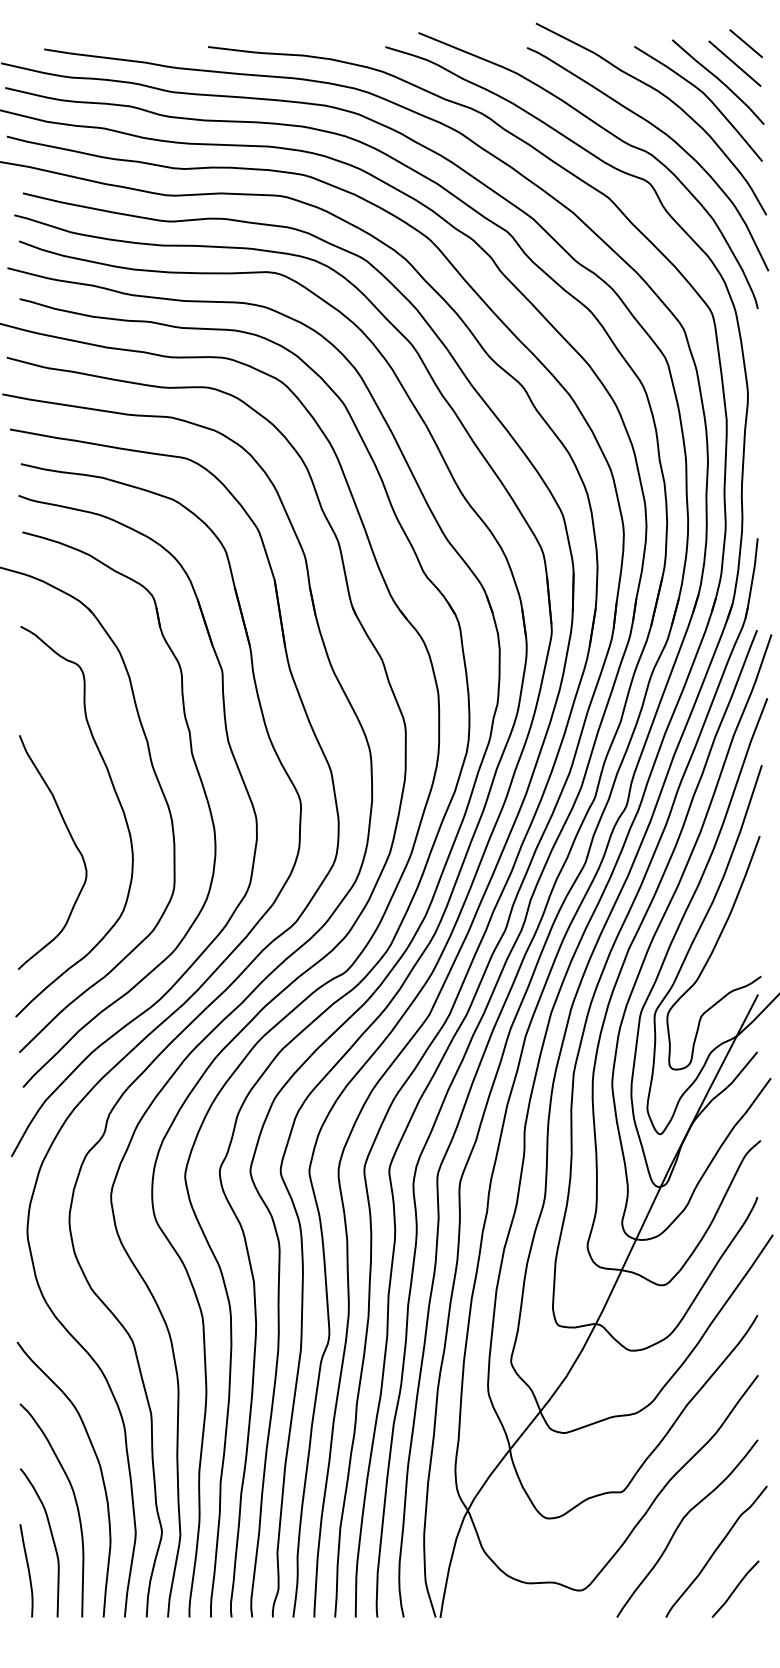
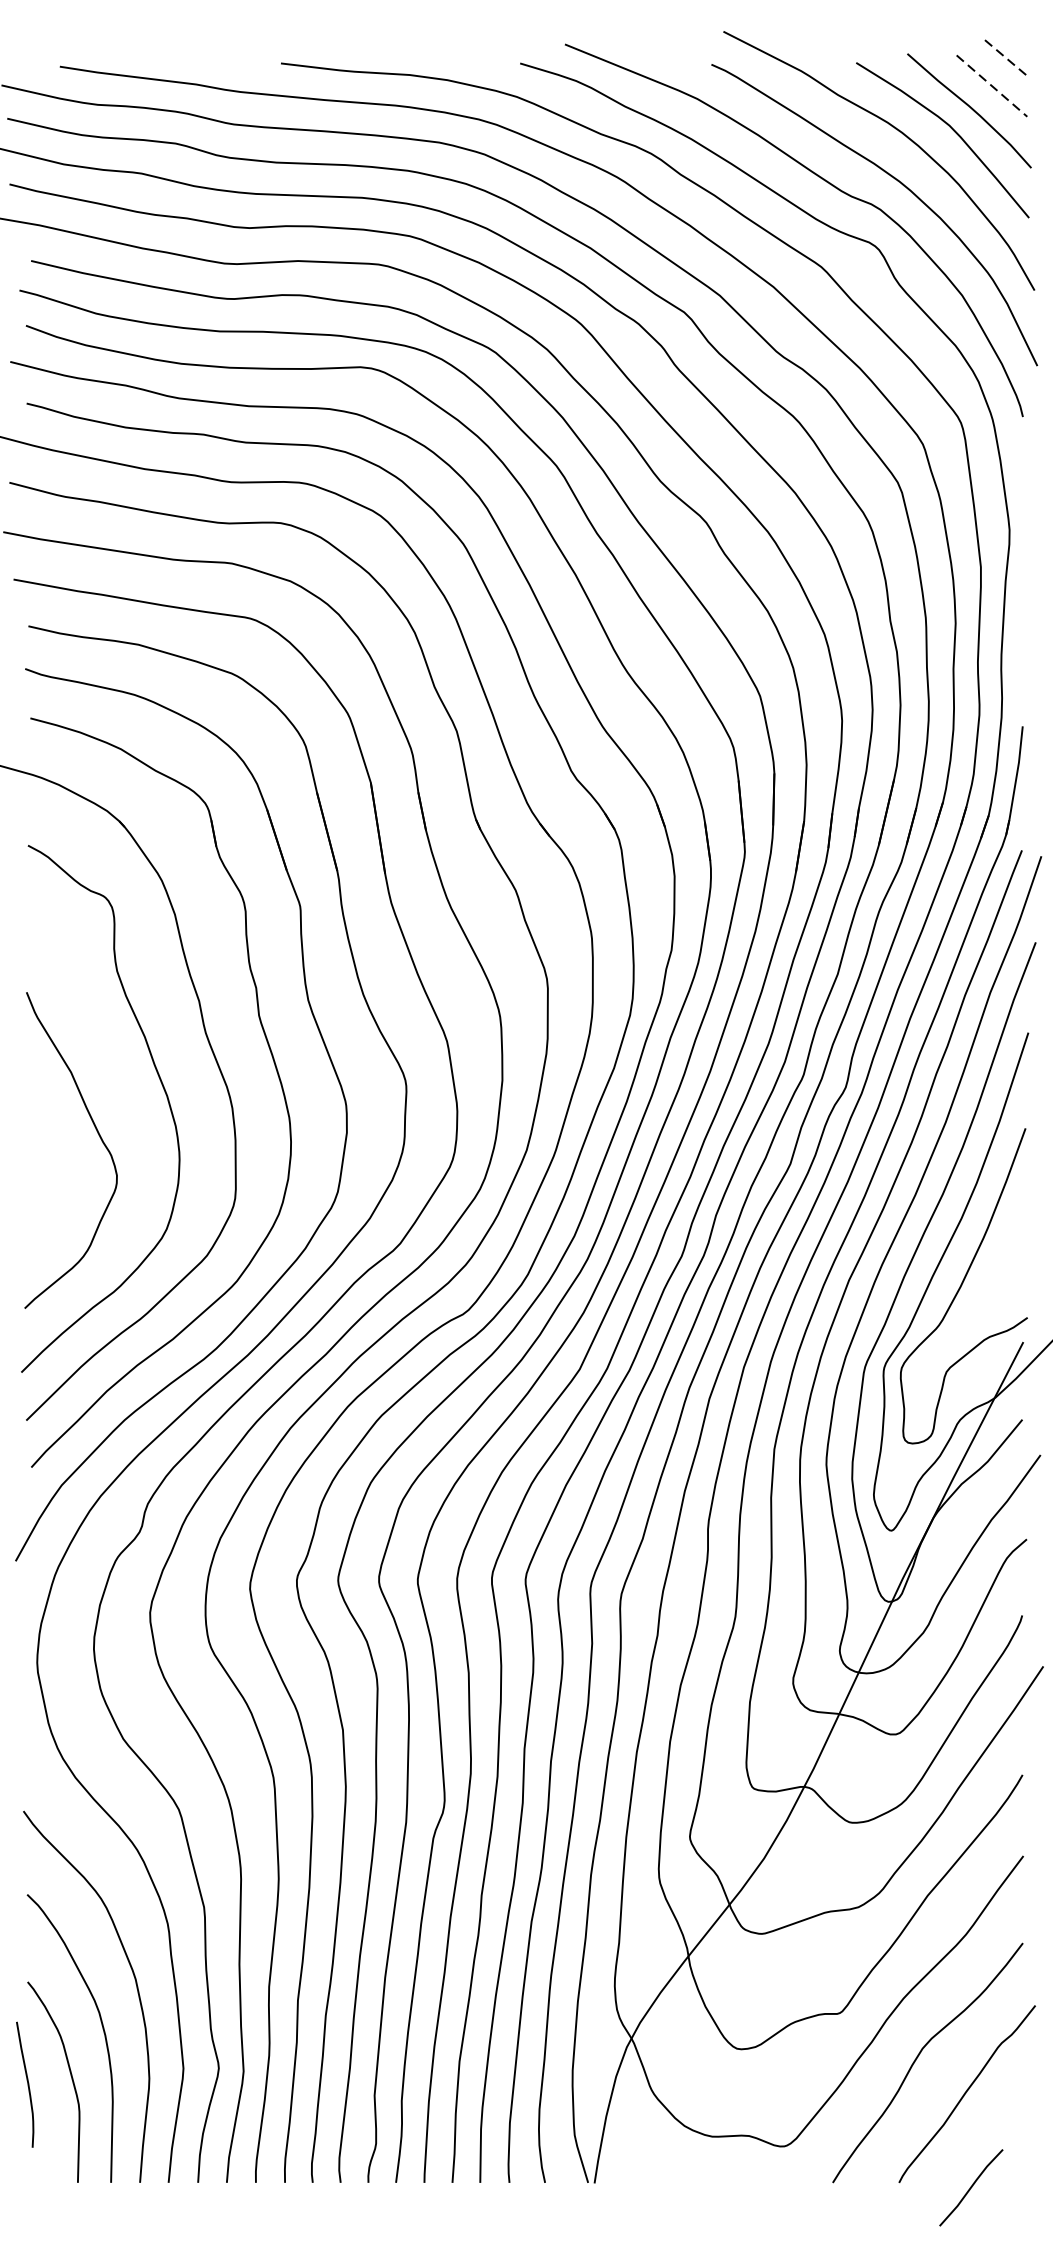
line: (746, 43) -> (1007, 58), solid -> dashed
line: (734, 63) -> (991, 85), solid -> dashed
curve: (27, 1569) -> (26, 2082), moved
line: (735, 1588) -> (971, 2186), moved

